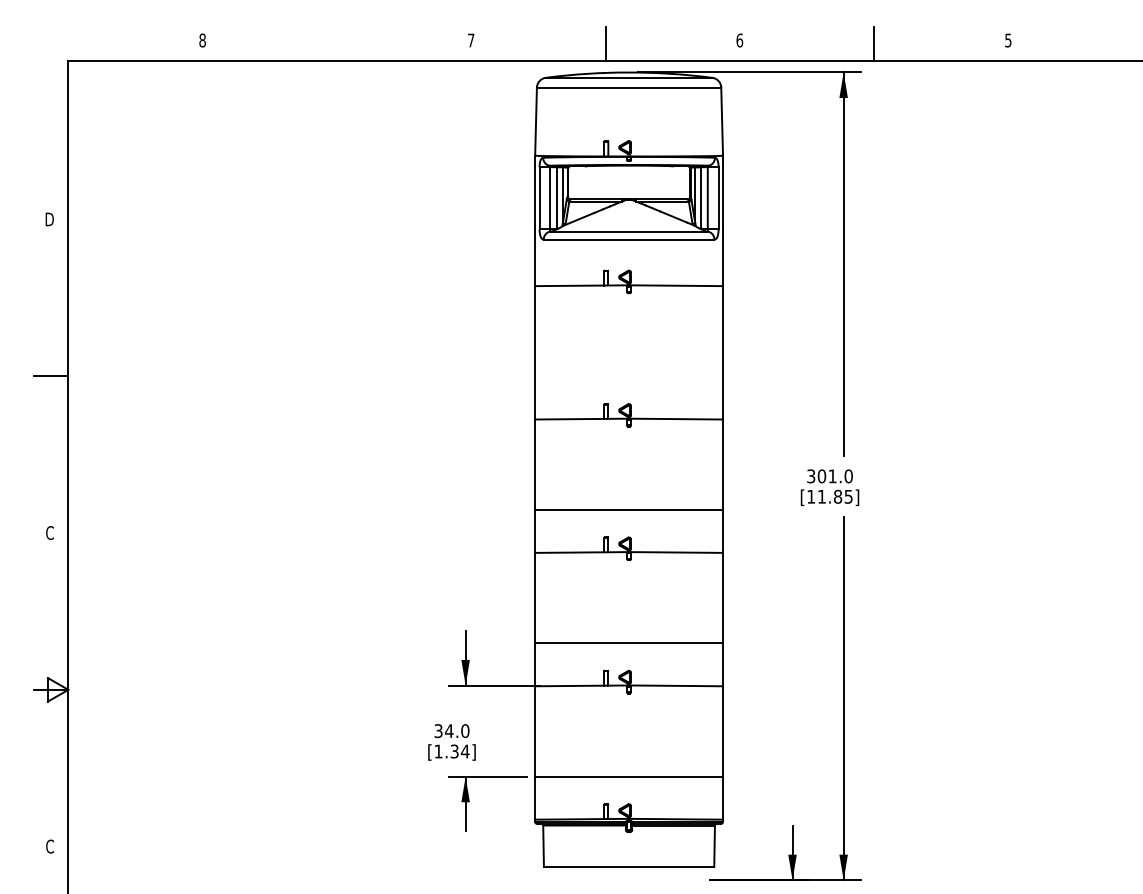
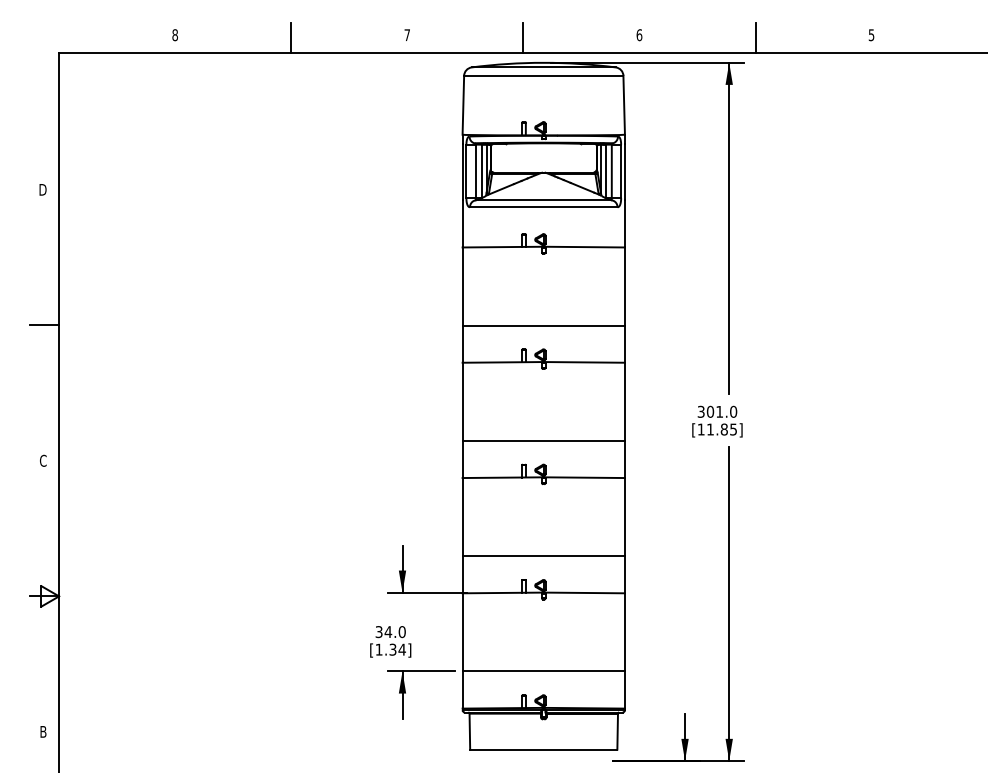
line: (336, 43) -> (290, 37), added
line: (629, 376) -> (544, 325), added
text: (49, 846) -> (42, 731), C -> B

